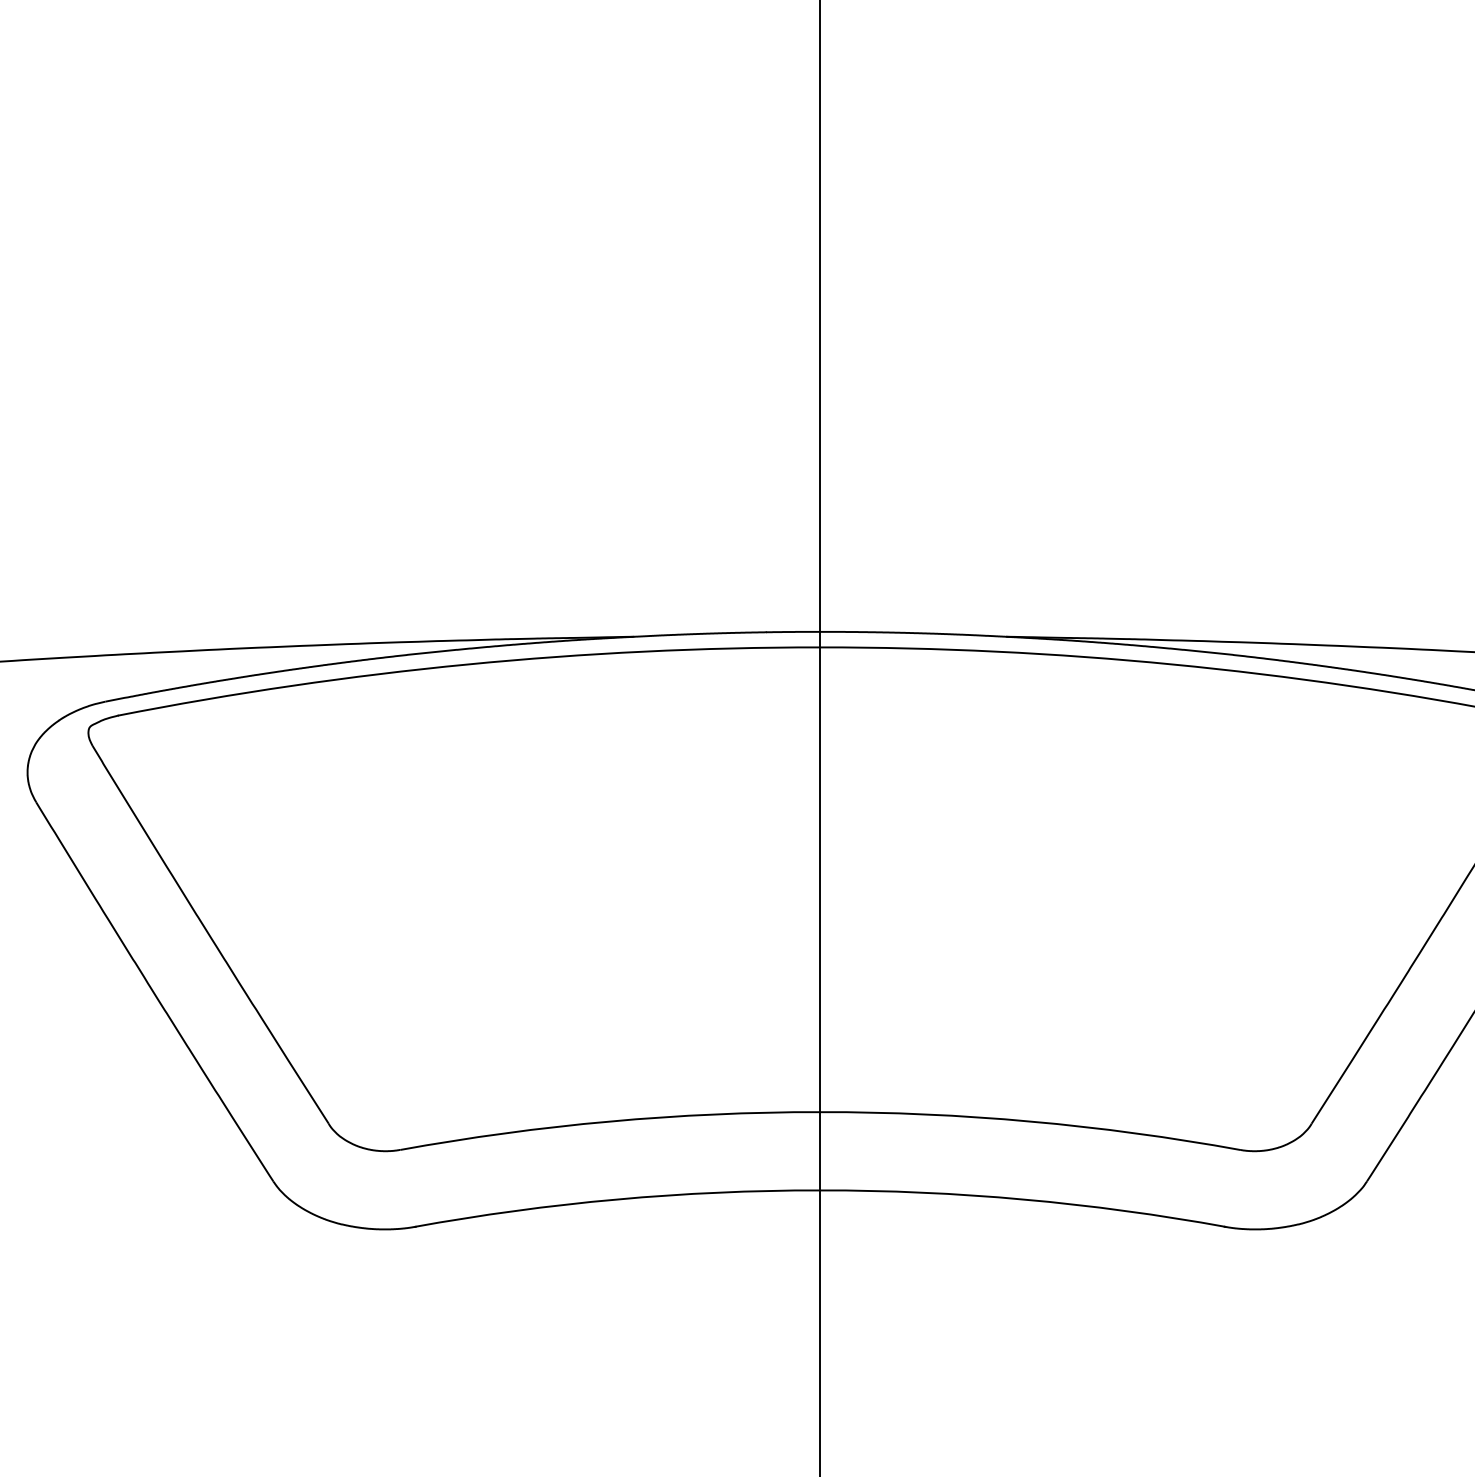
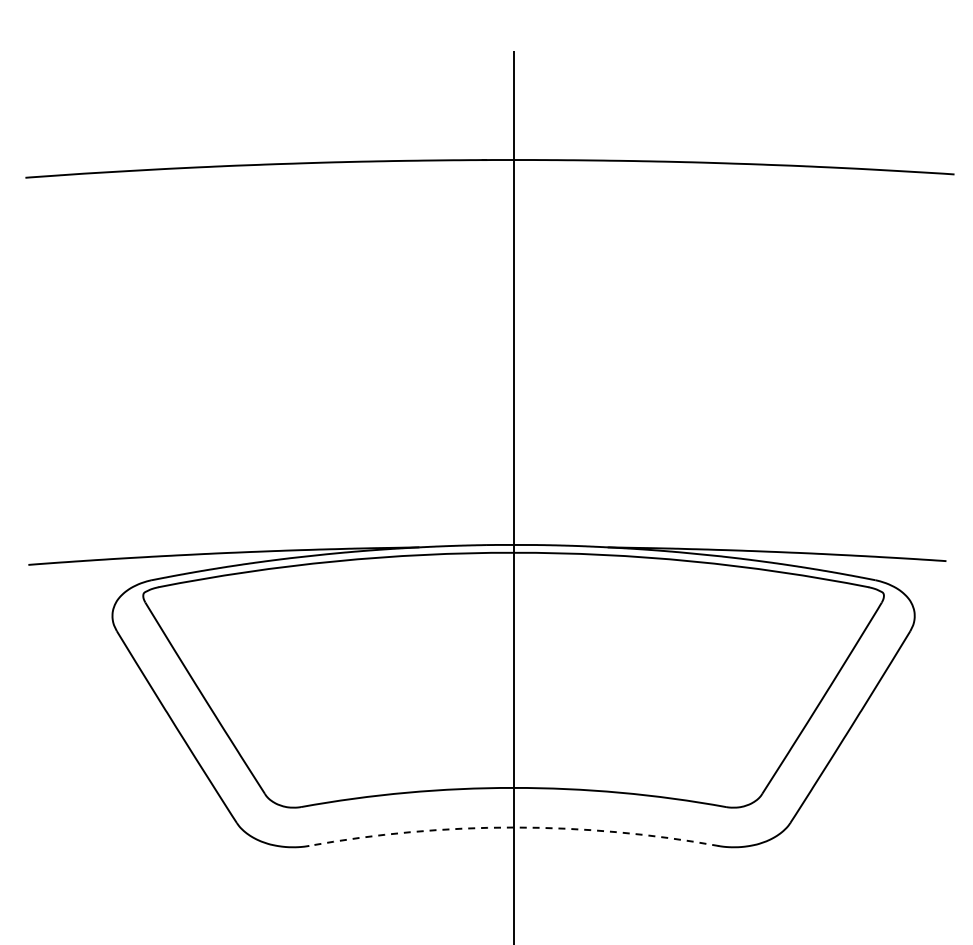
arc: (819, 1190) -> (513, 827), solid -> dashed

